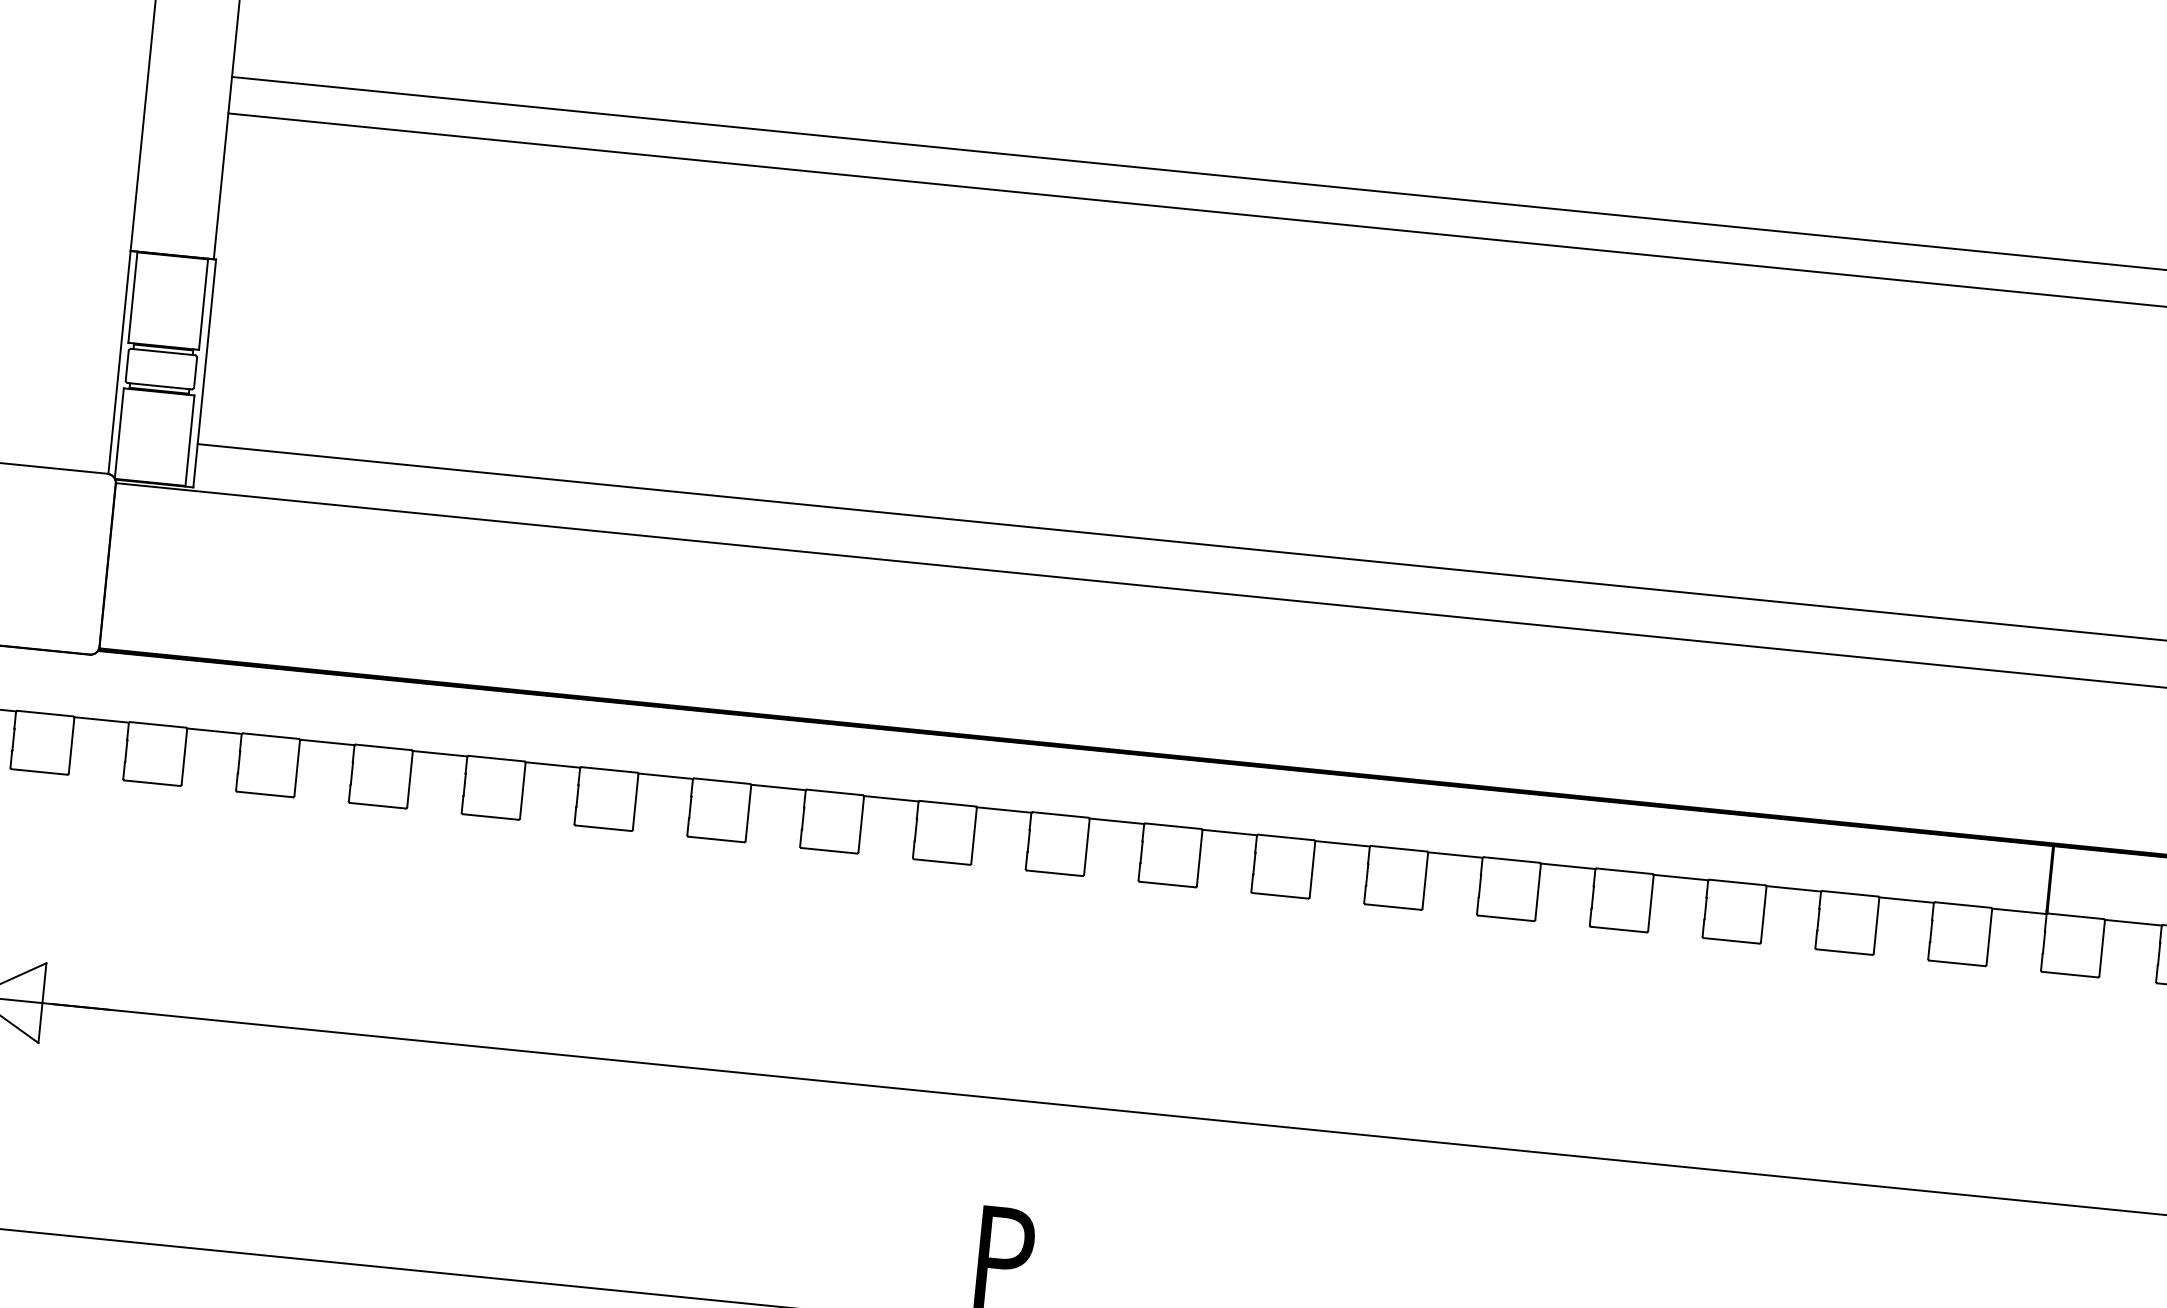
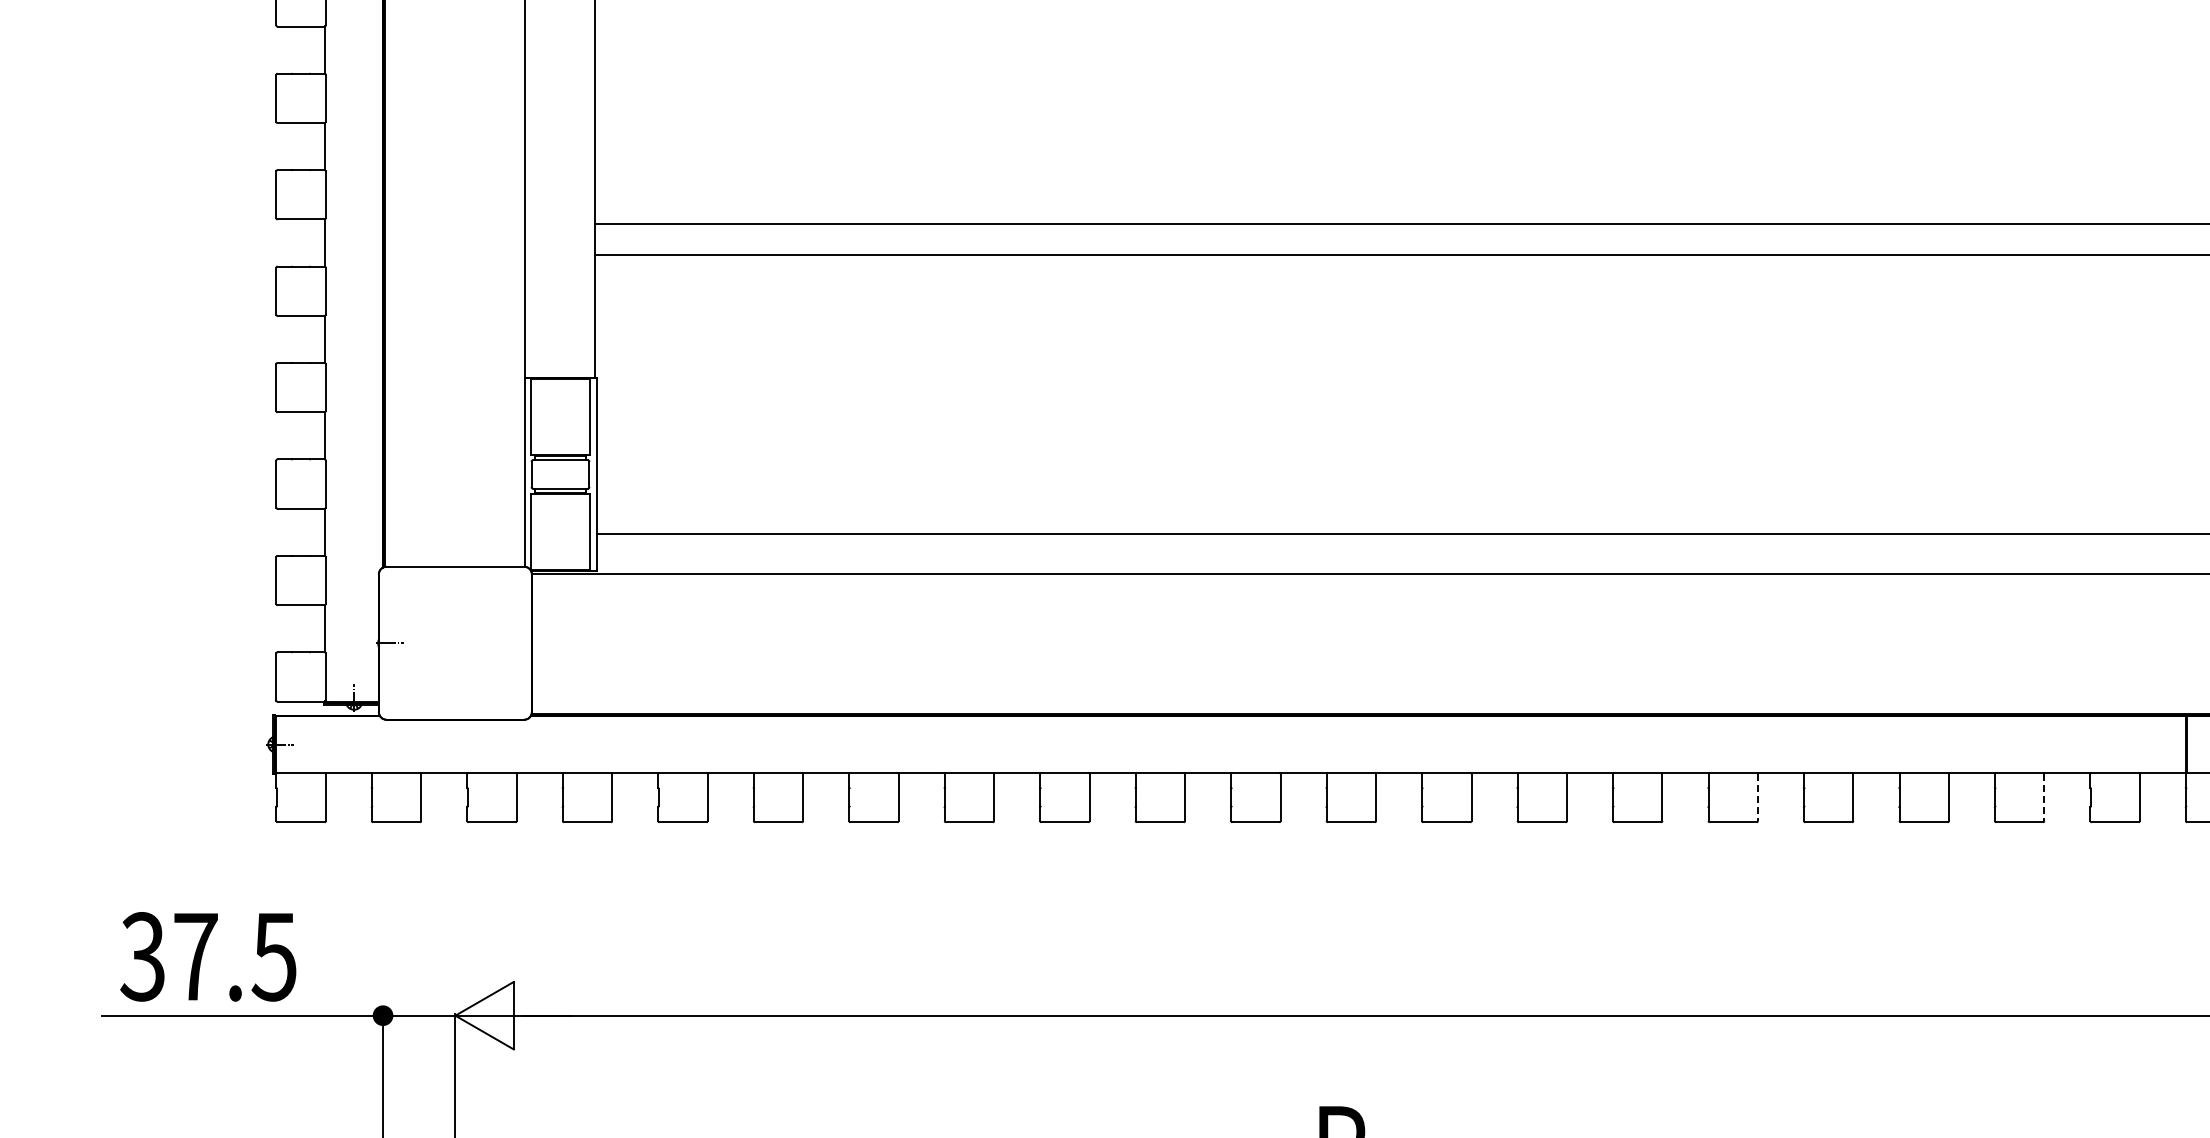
line: (1537, 891) -> (1757, 797), solid -> dashed
line: (1876, 925) -> (2044, 797), solid -> dashed

